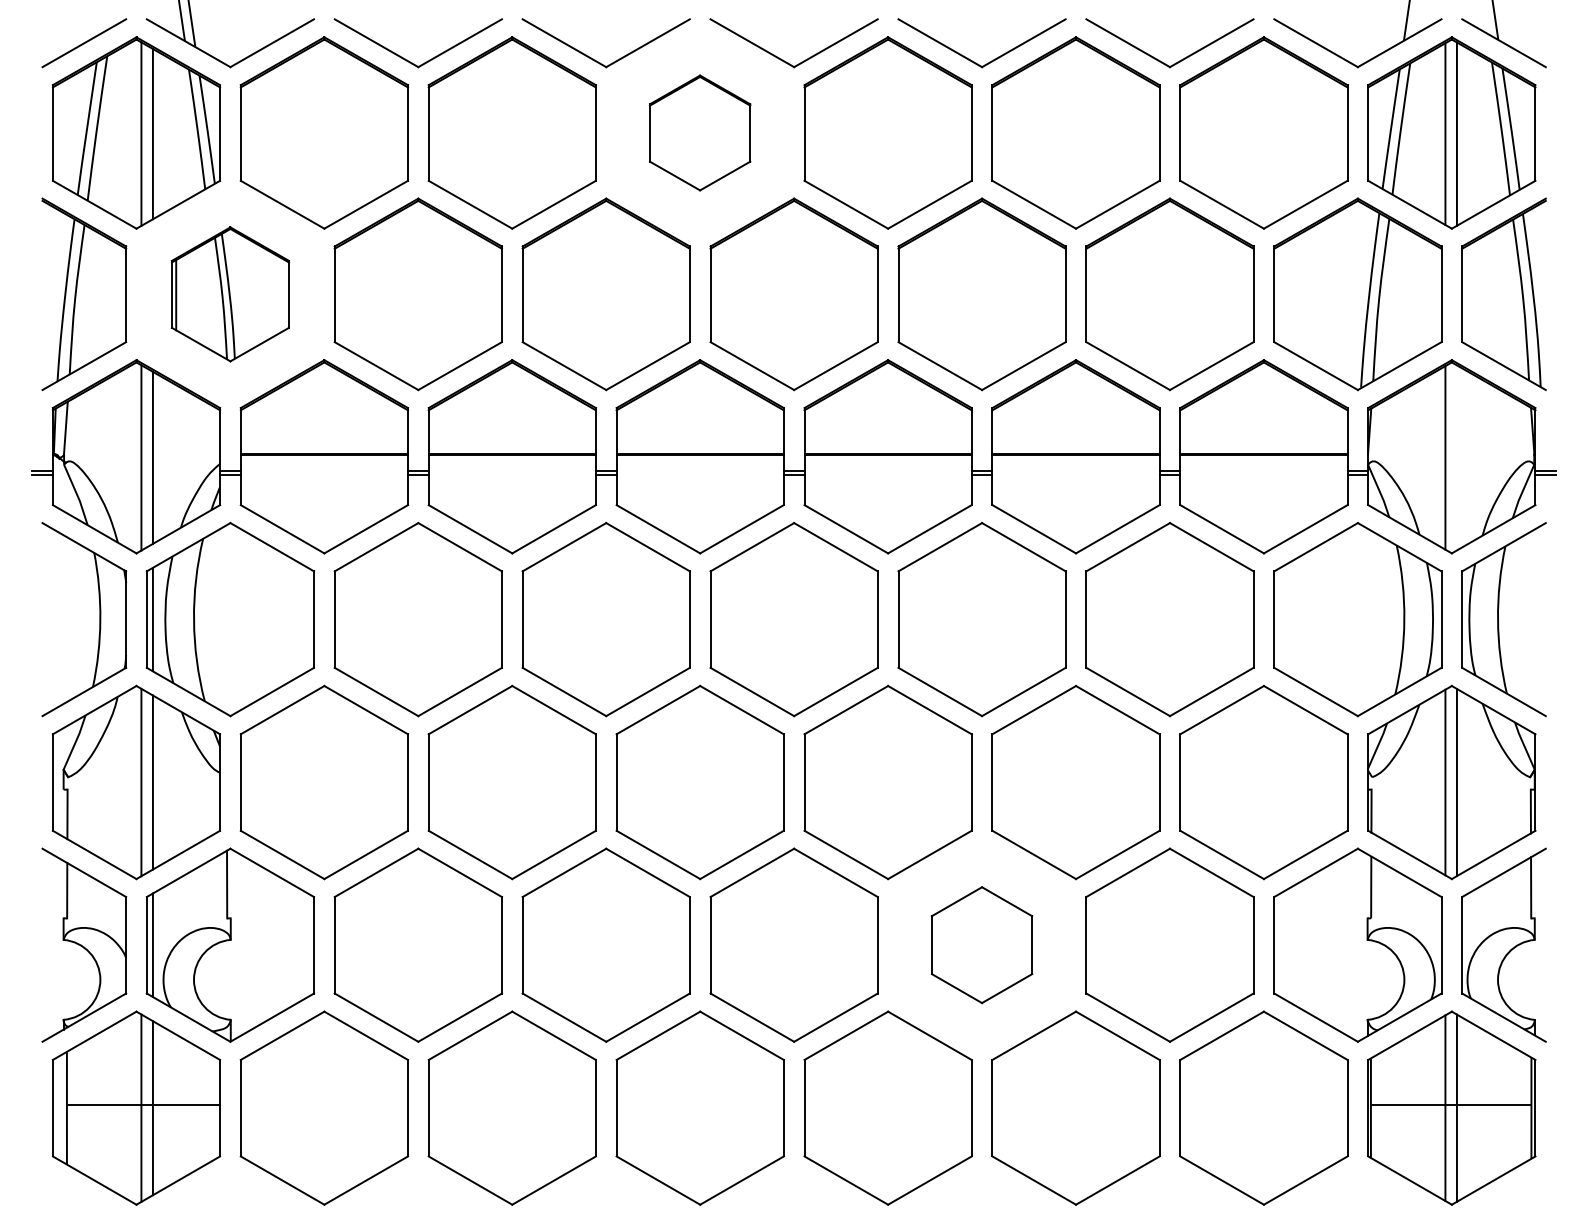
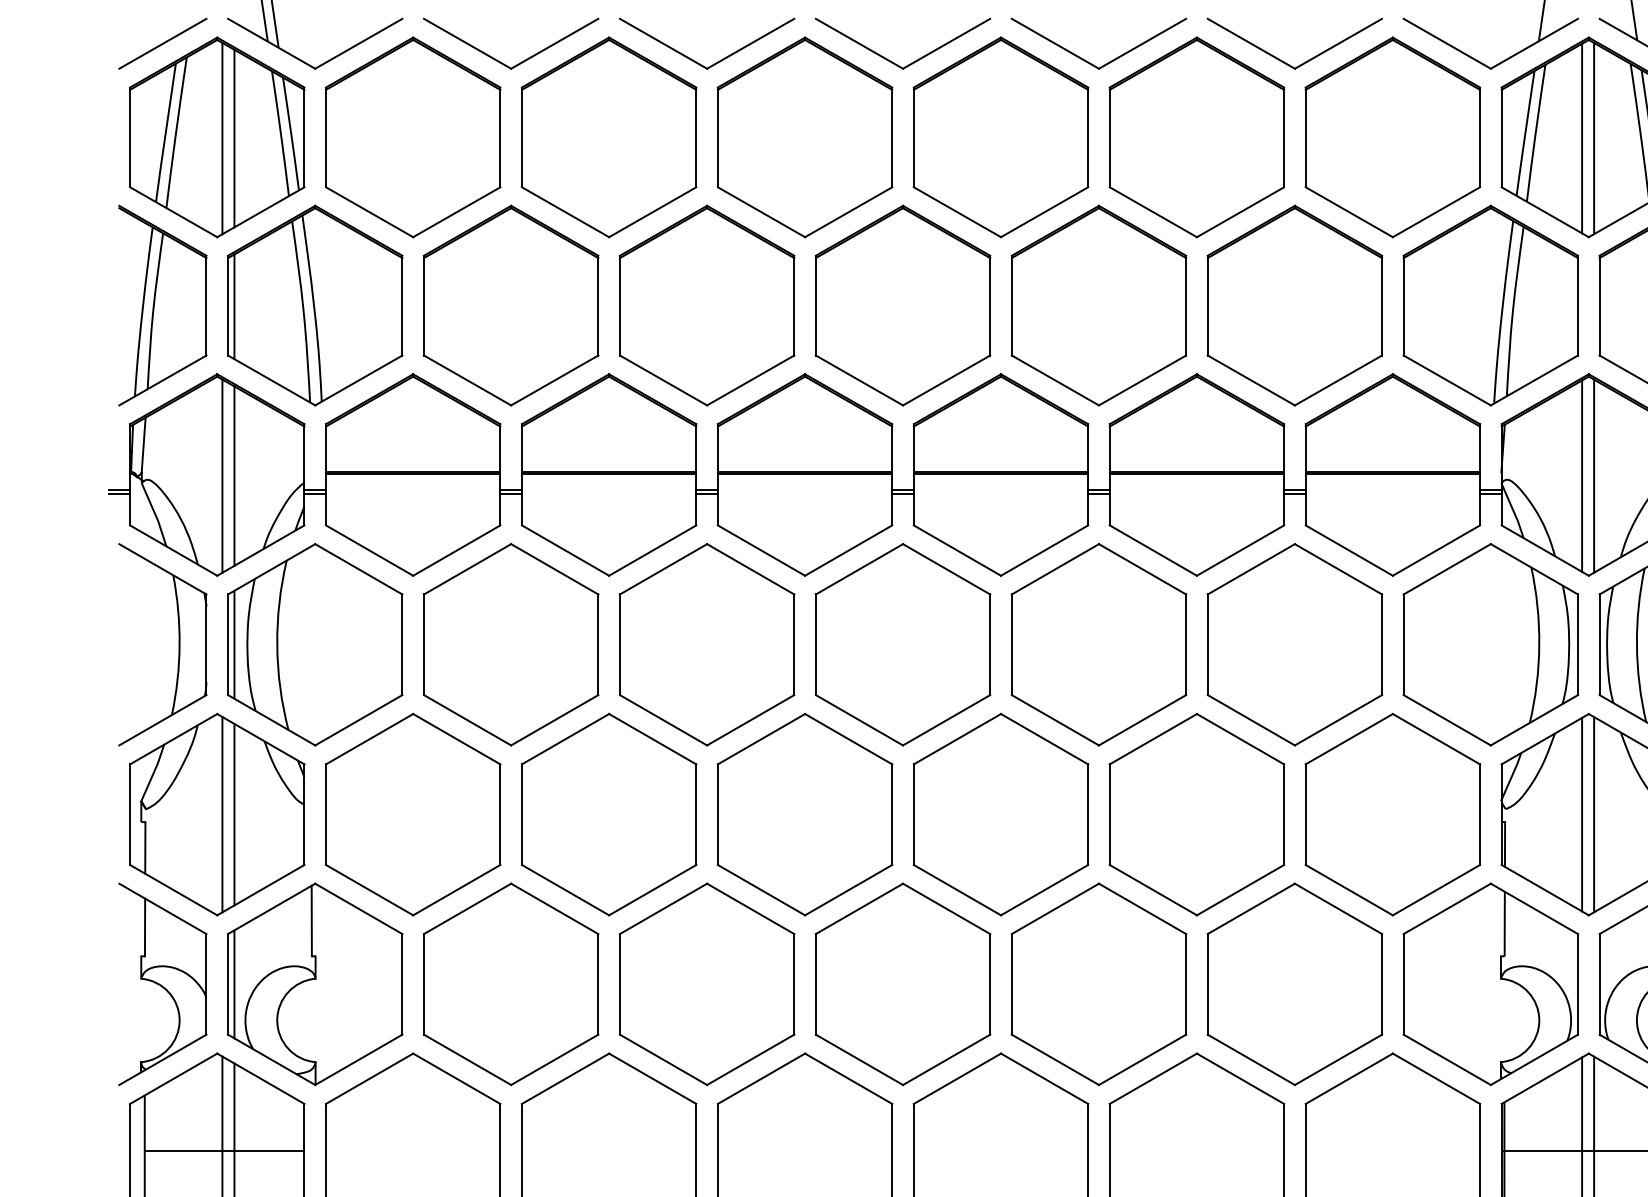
part: (699, 132) -> (804, 136), size x1.67
part: (230, 294) -> (315, 305), size x1.43
line: (1456, 457) -> (1593, 475), added
part: (981, 944) -> (1098, 983), size x1.67

